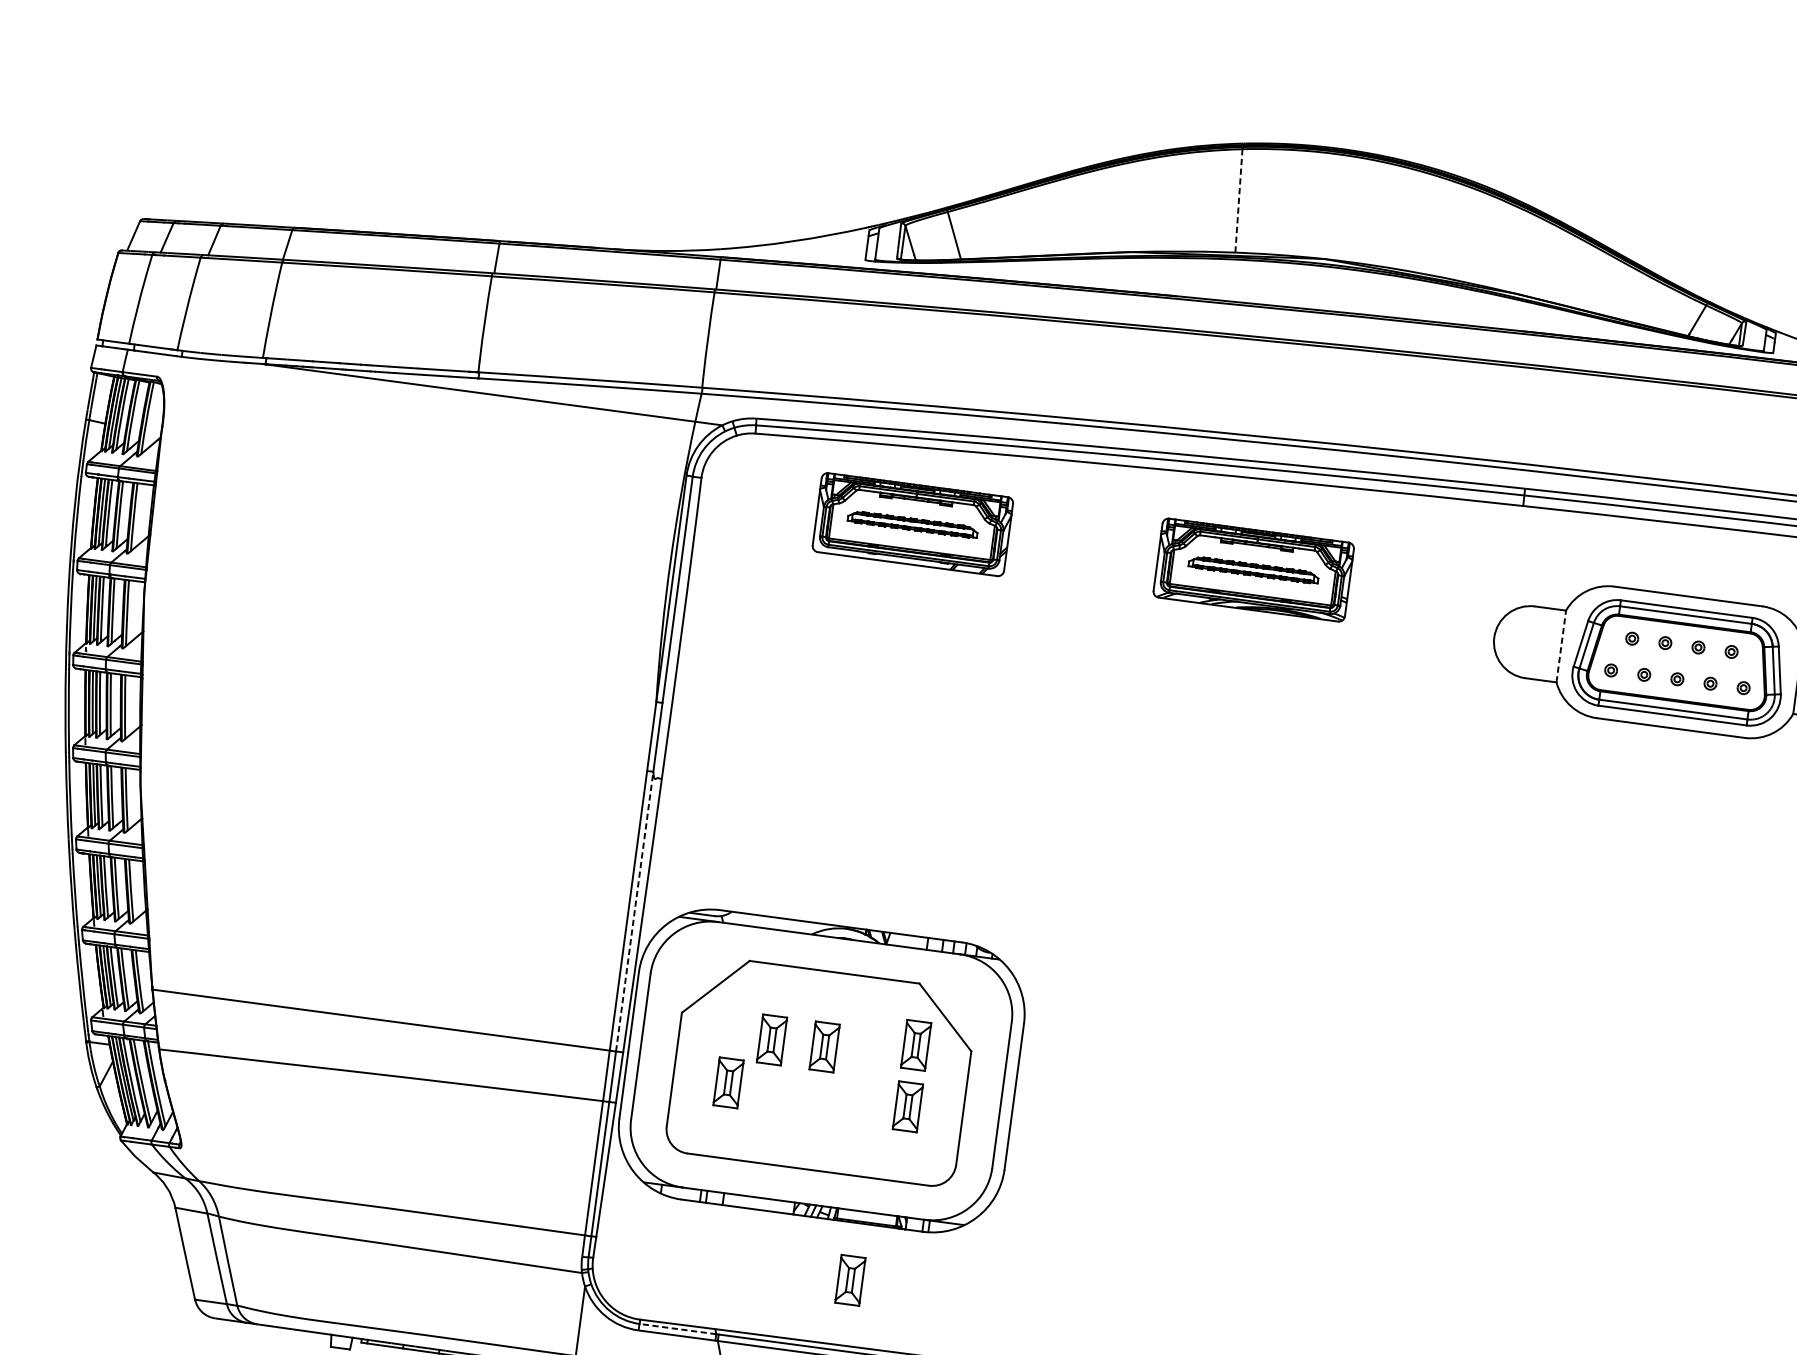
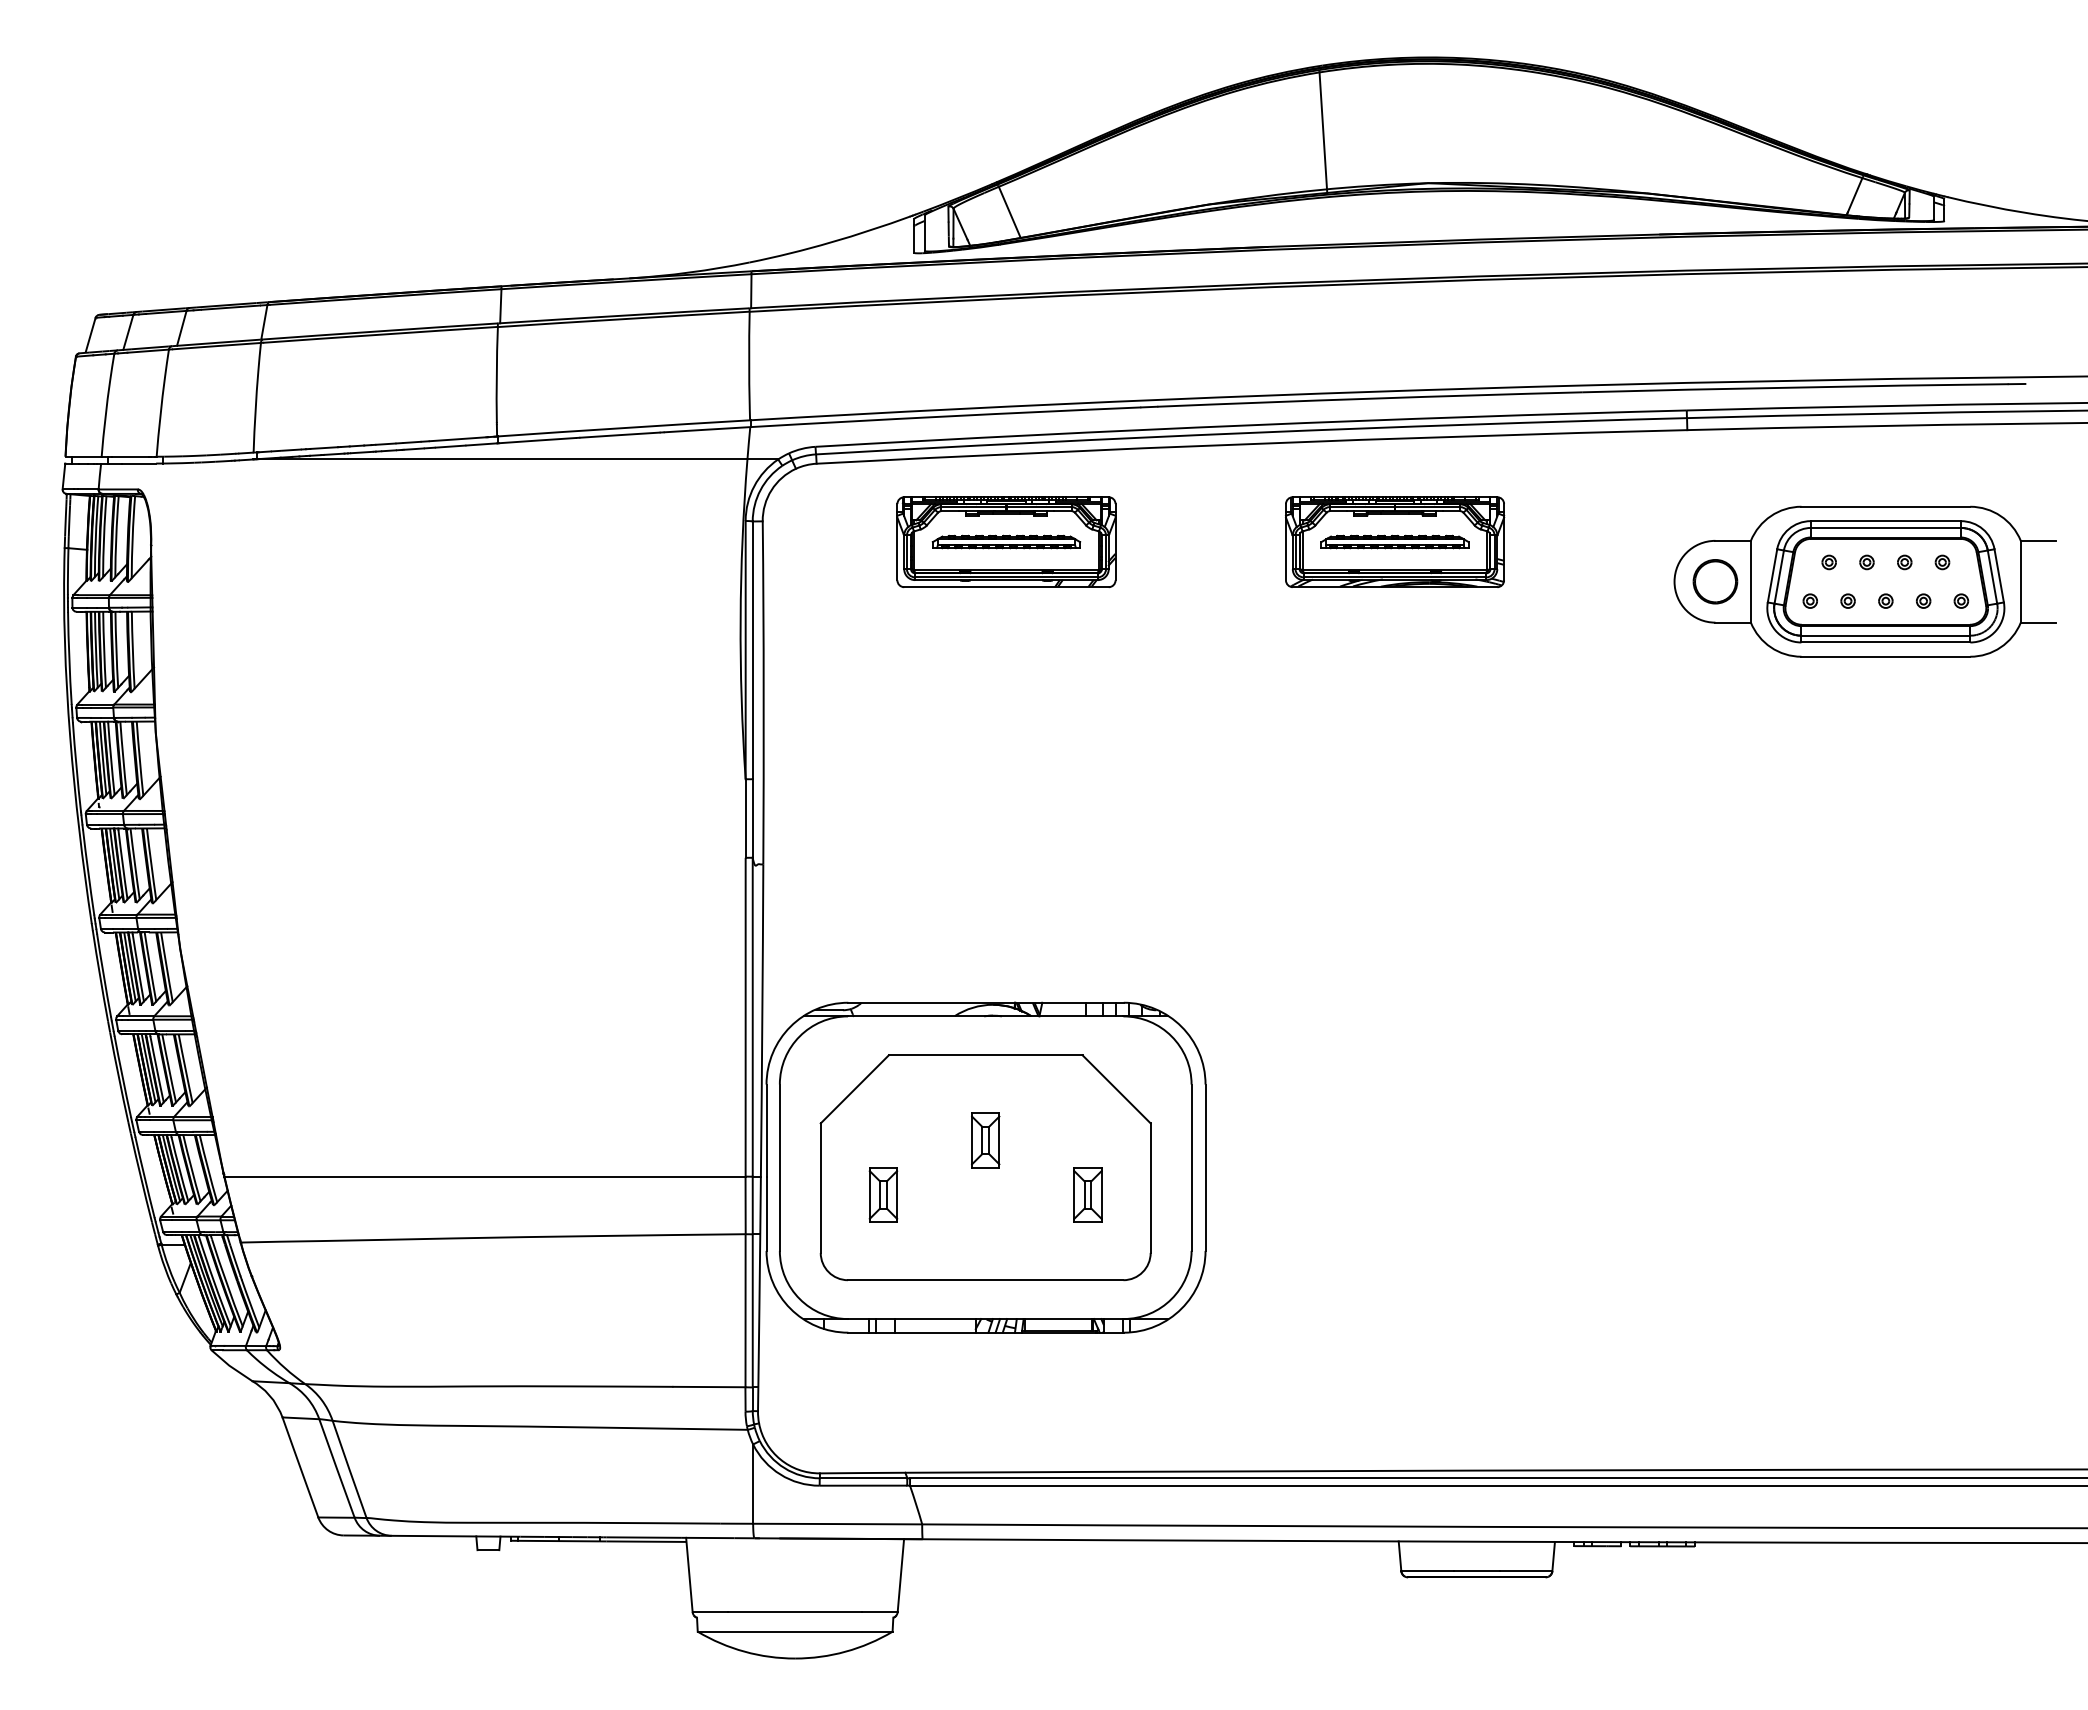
line: (1238, 203) -> (1323, 133), dashed -> solid
part: (1530, 642) -> (1715, 581), added
line: (1560, 646) -> (1750, 581), dashed -> solid
line: (634, 910) -> (752, 1016), dashed -> solid
part: (771, 1040) -> (925, 1140), removed
part: (915, 1044) -> (1087, 1124), removed
part: (850, 1279) -> (1049, 1397), removed
line: (677, 1329) -> (863, 1478), dashed -> solid

